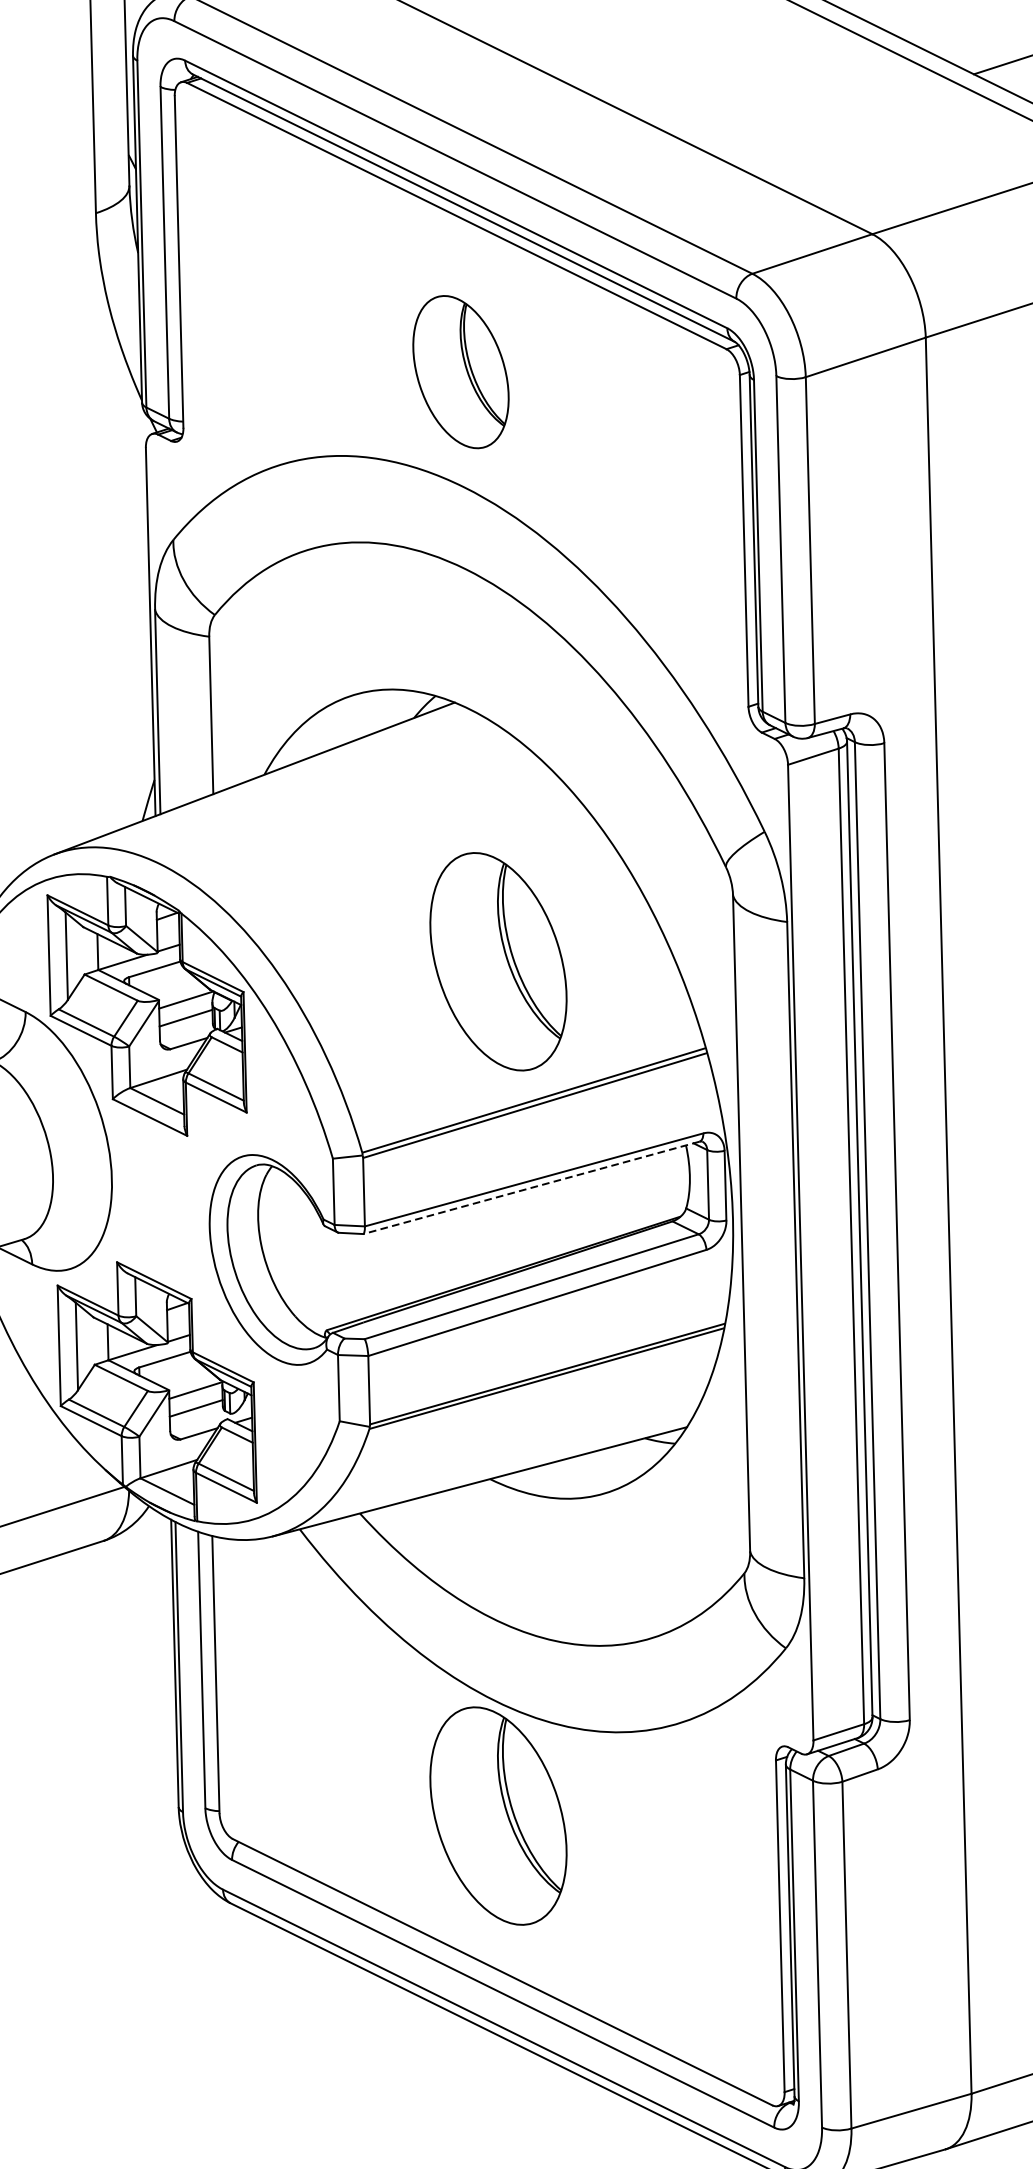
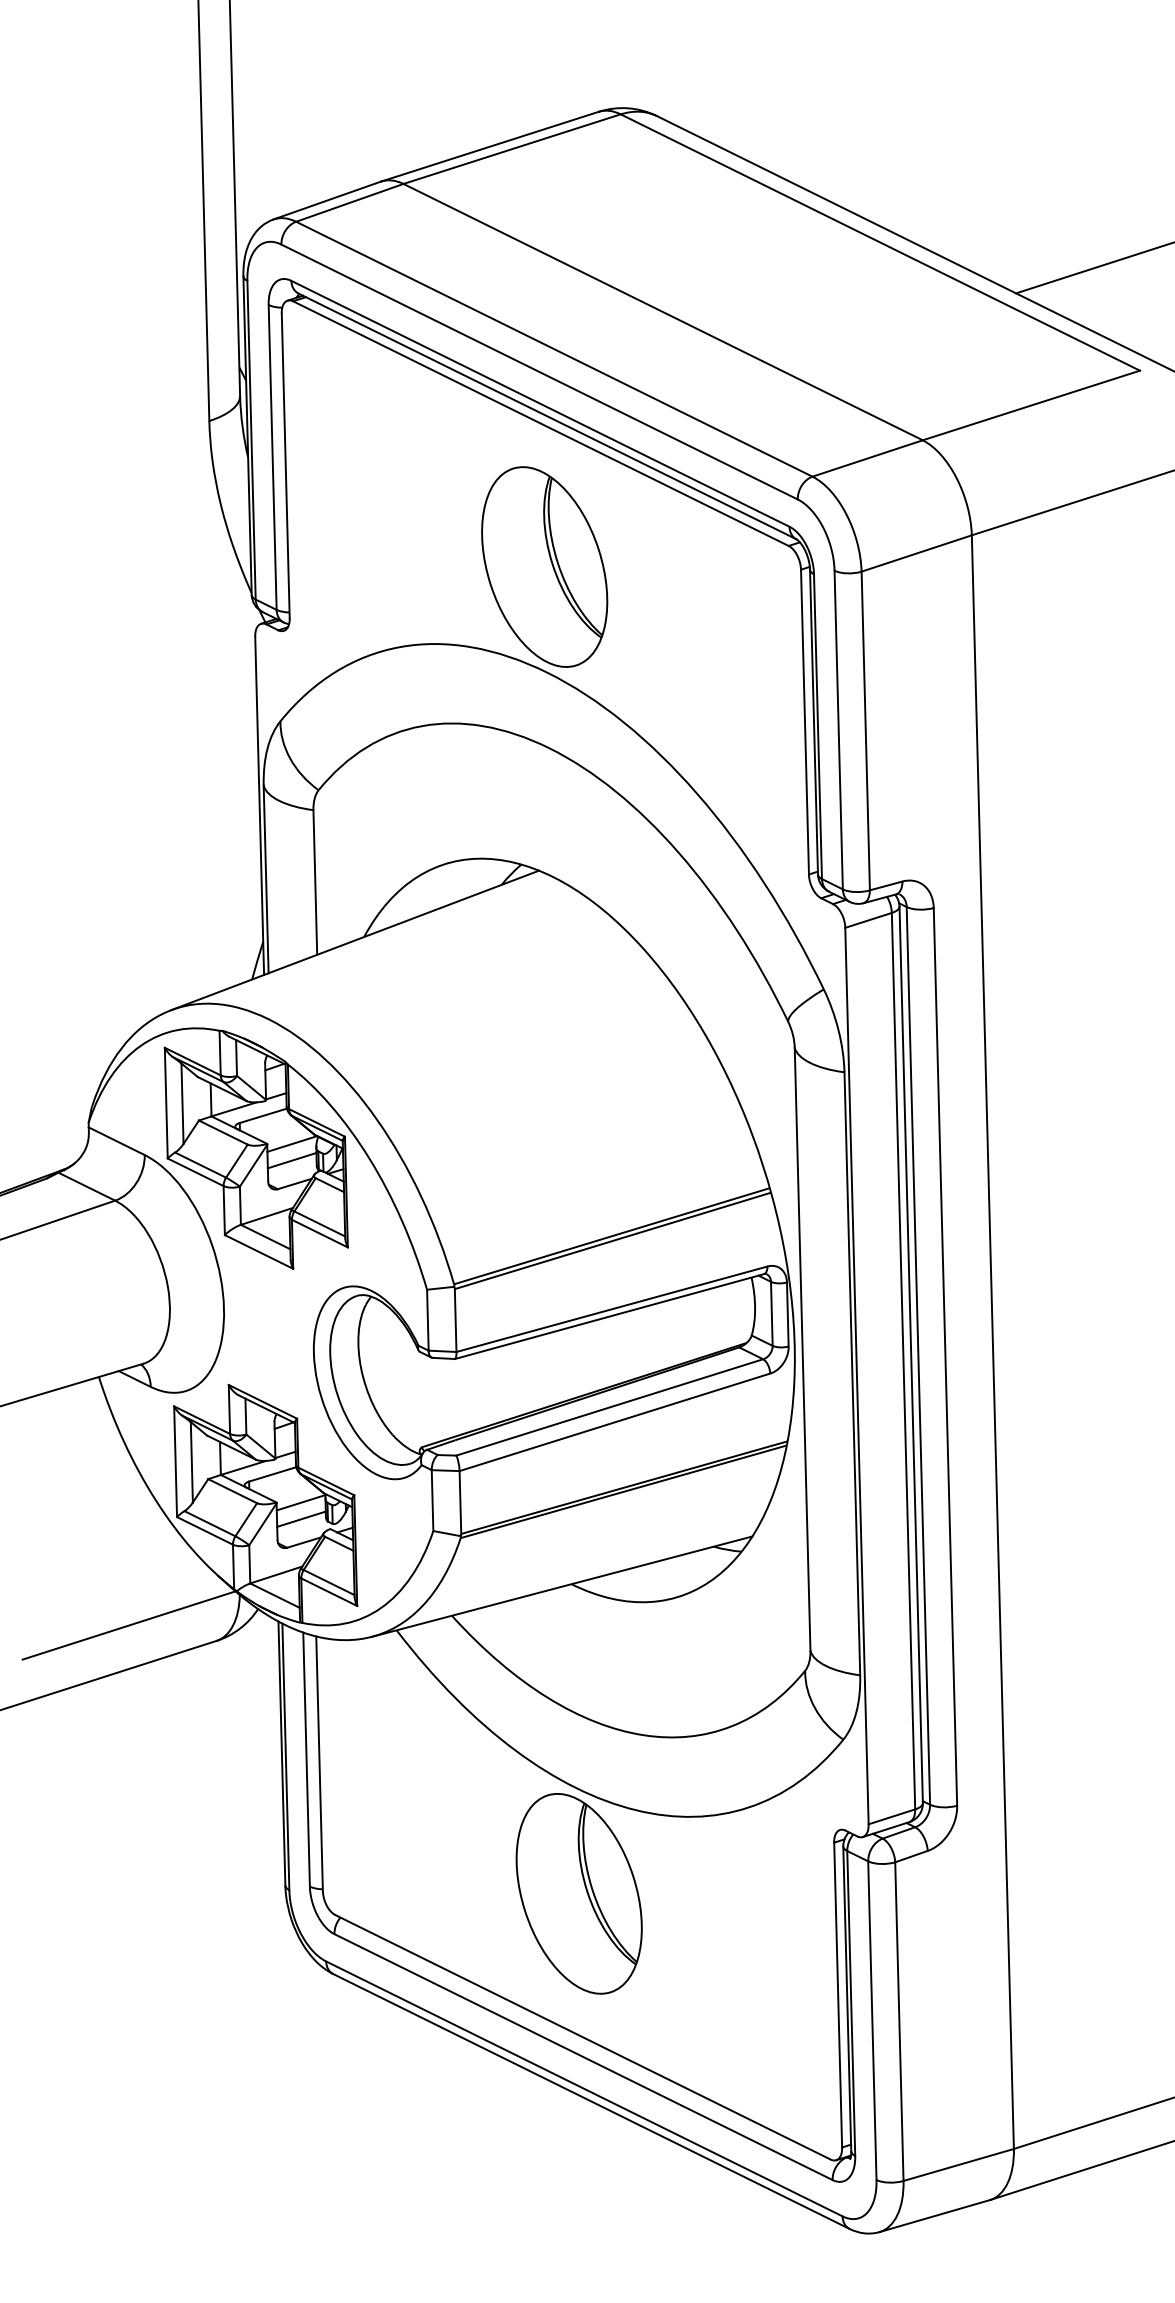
part: (460, 371) -> (544, 566), size x1.43
part: (497, 961) -> (578, 1108), removed
line: (531, 1187) -> (609, 1316), dashed -> solid

